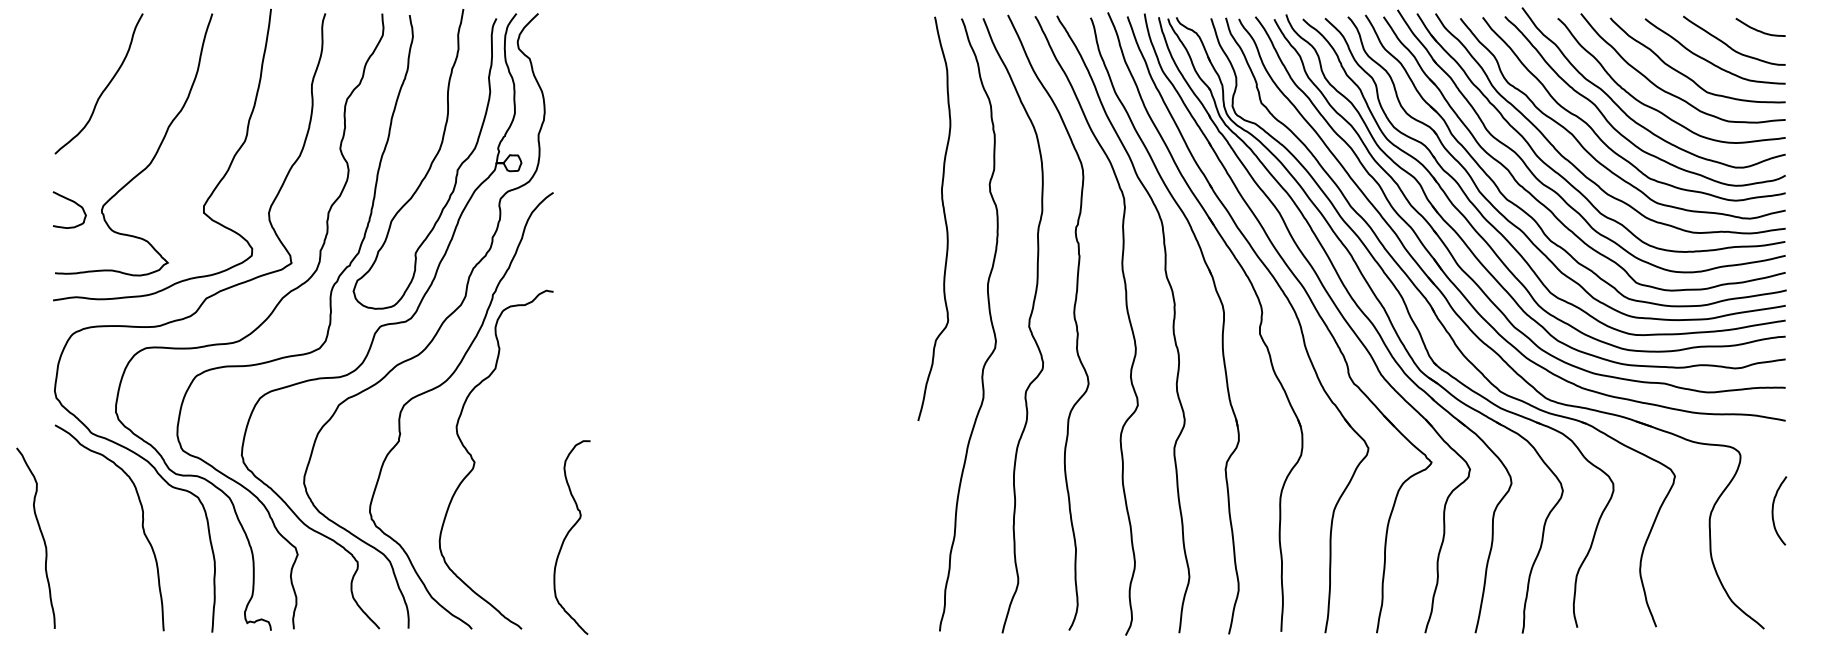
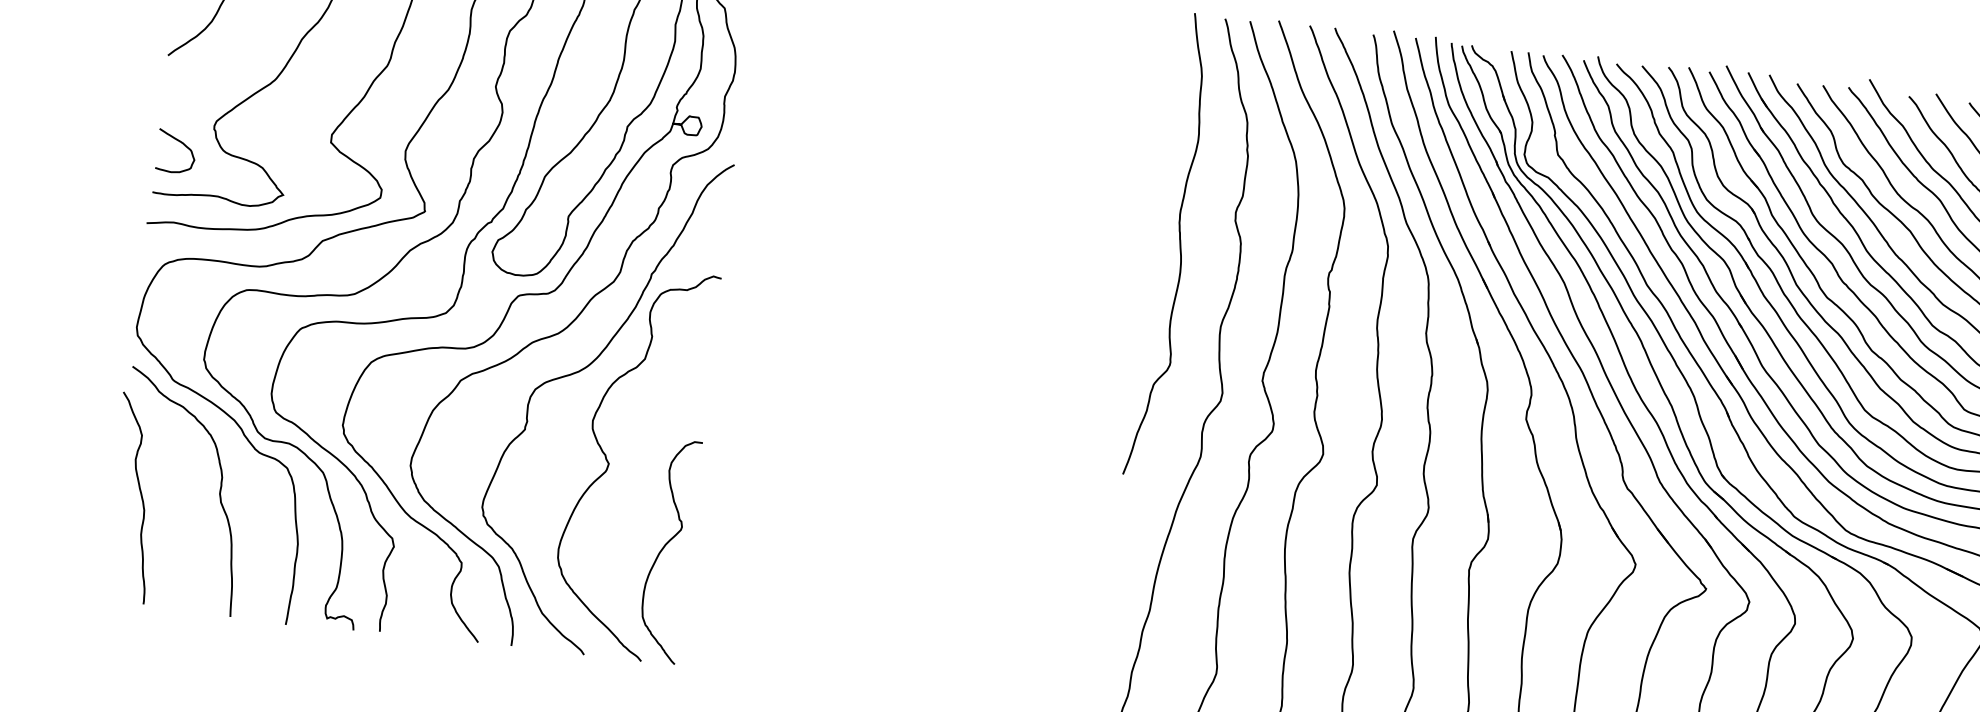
curve: (72, 202) -> (180, 143), moved
curve: (41, 536) -> (140, 496), moved
curve: (567, 536) -> (664, 549), moved

